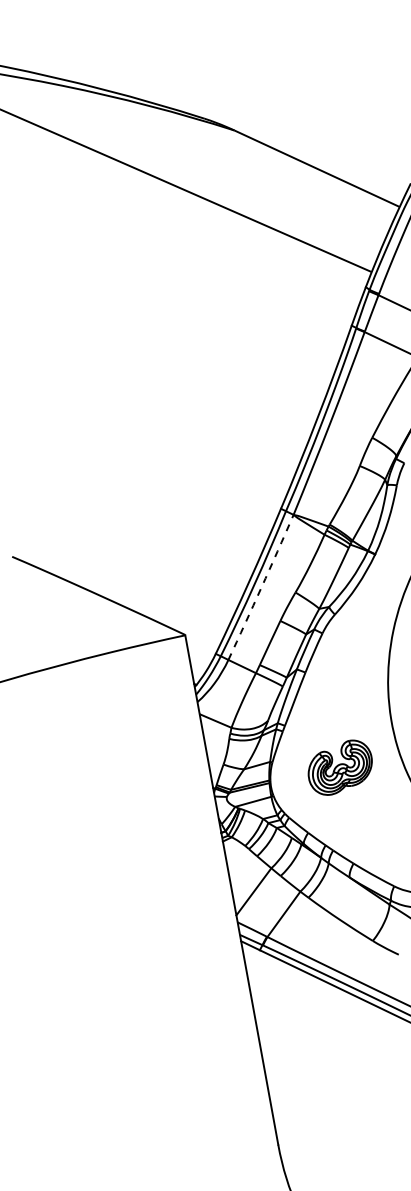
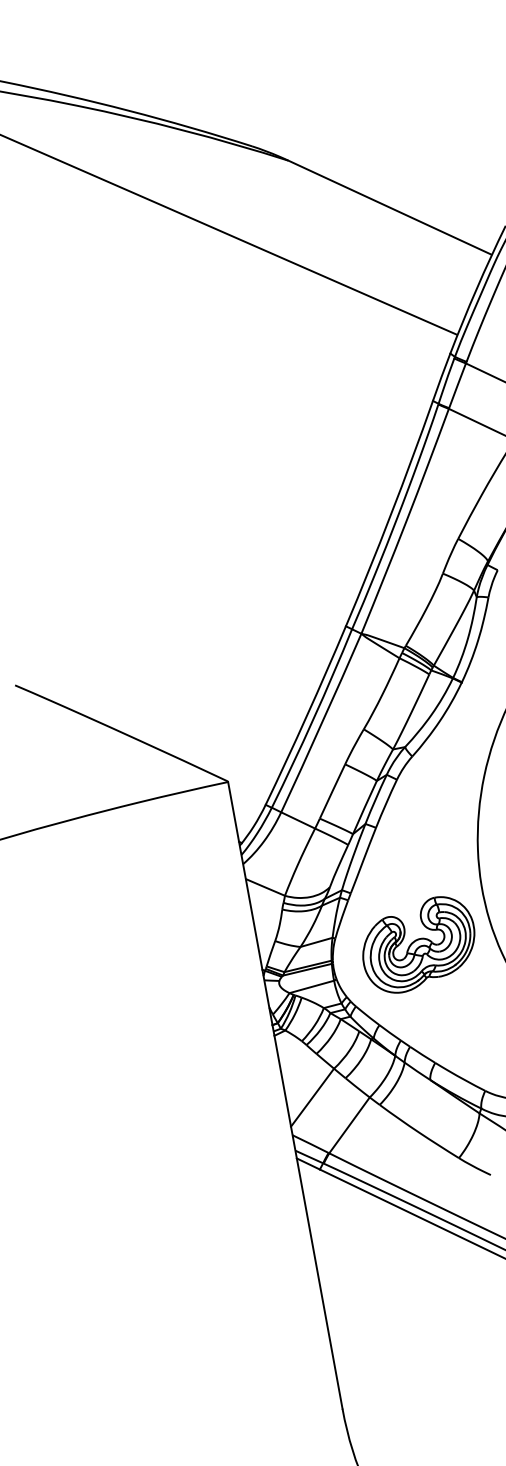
arc: (261, 587) -> (321, 723), dashed -> solid
part: (339, 767) -> (418, 944), size x1.43

